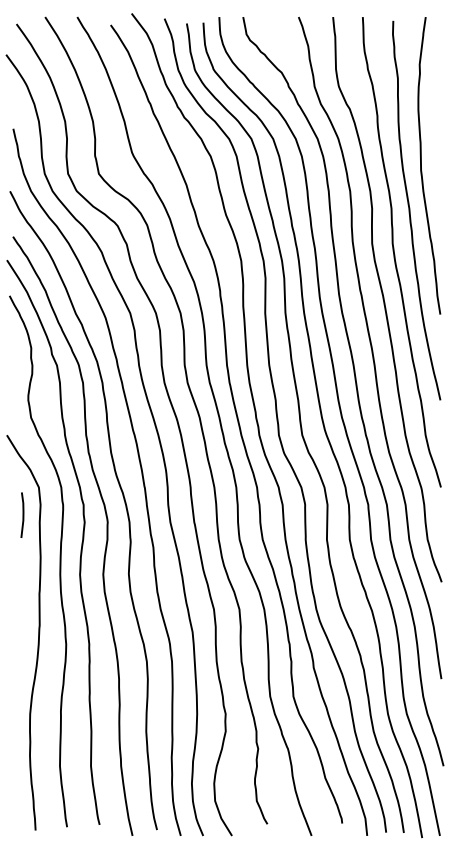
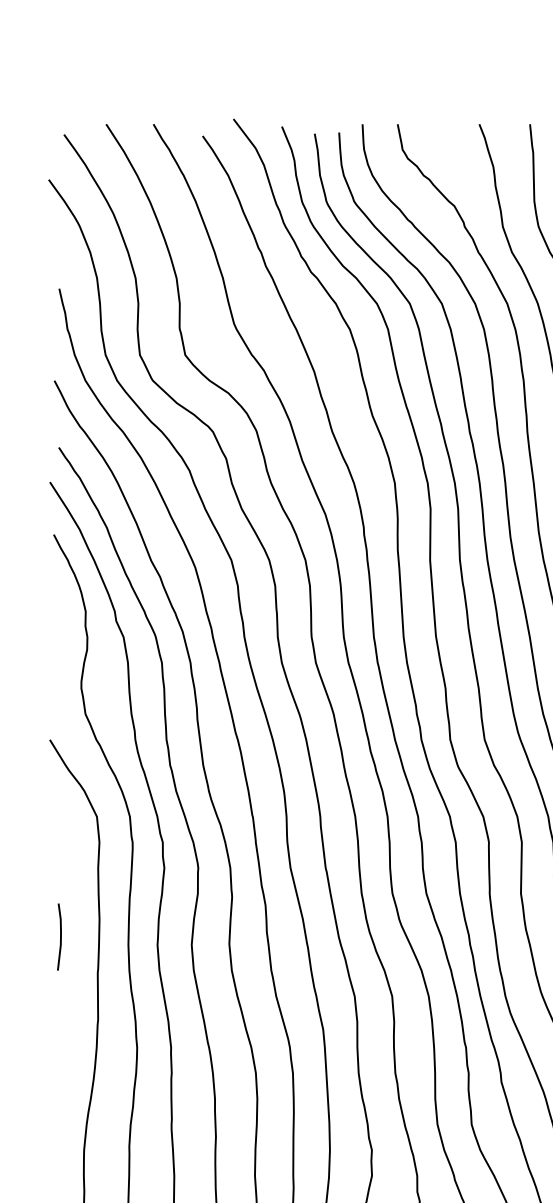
line: (22, 514) -> (59, 936), moved

